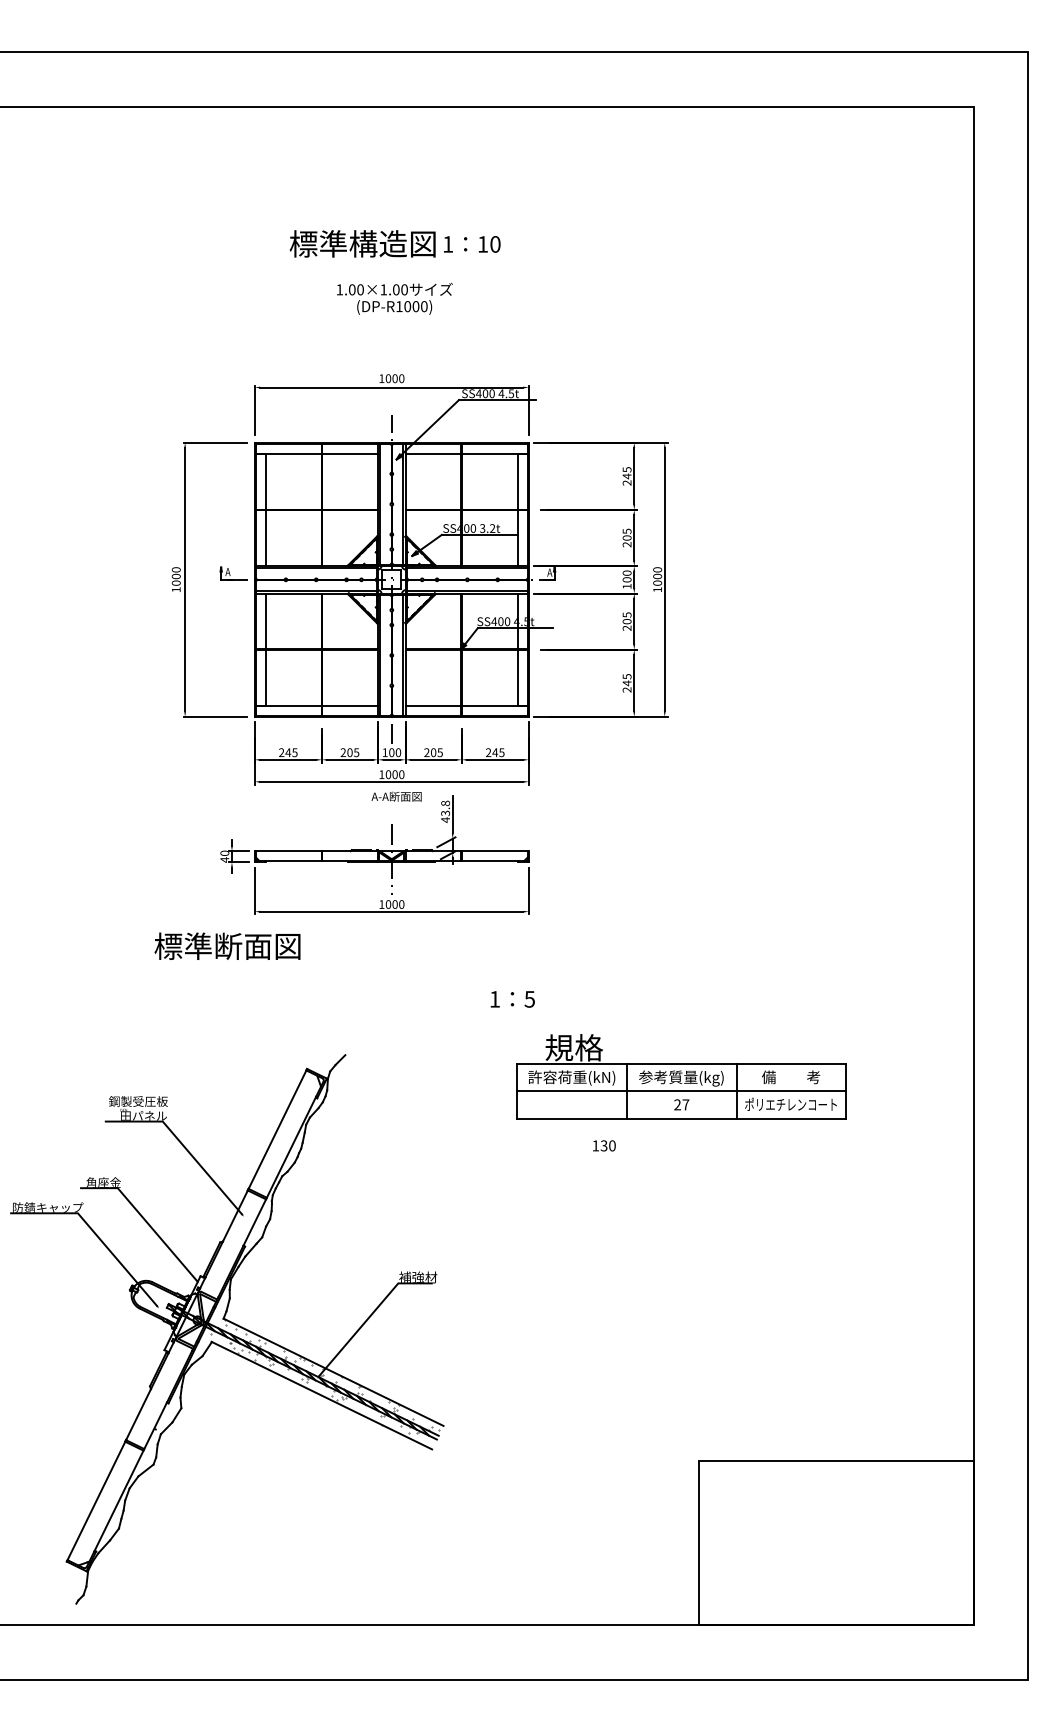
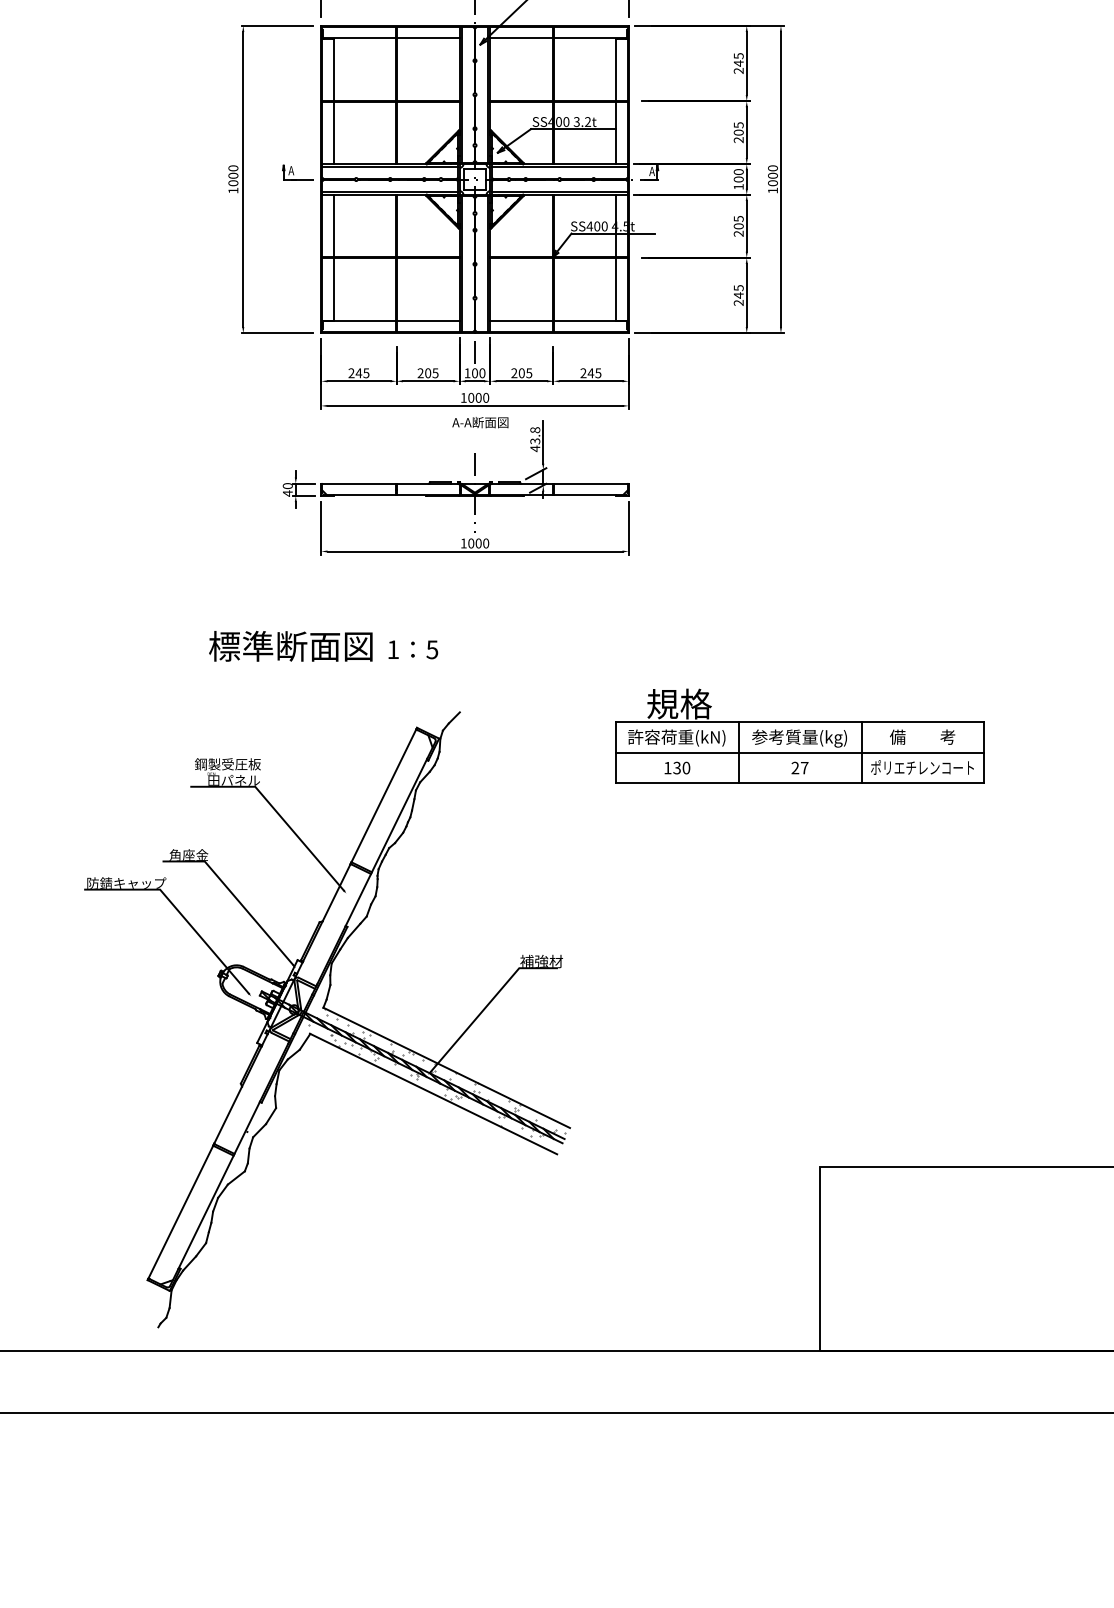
text: (227, 945) -> (290, 645), moved
text: (512, 999) -> (412, 649), moved
text: (604, 1145) -> (677, 767), moved
part: (227, 1329) -> (327, 1019), moved

